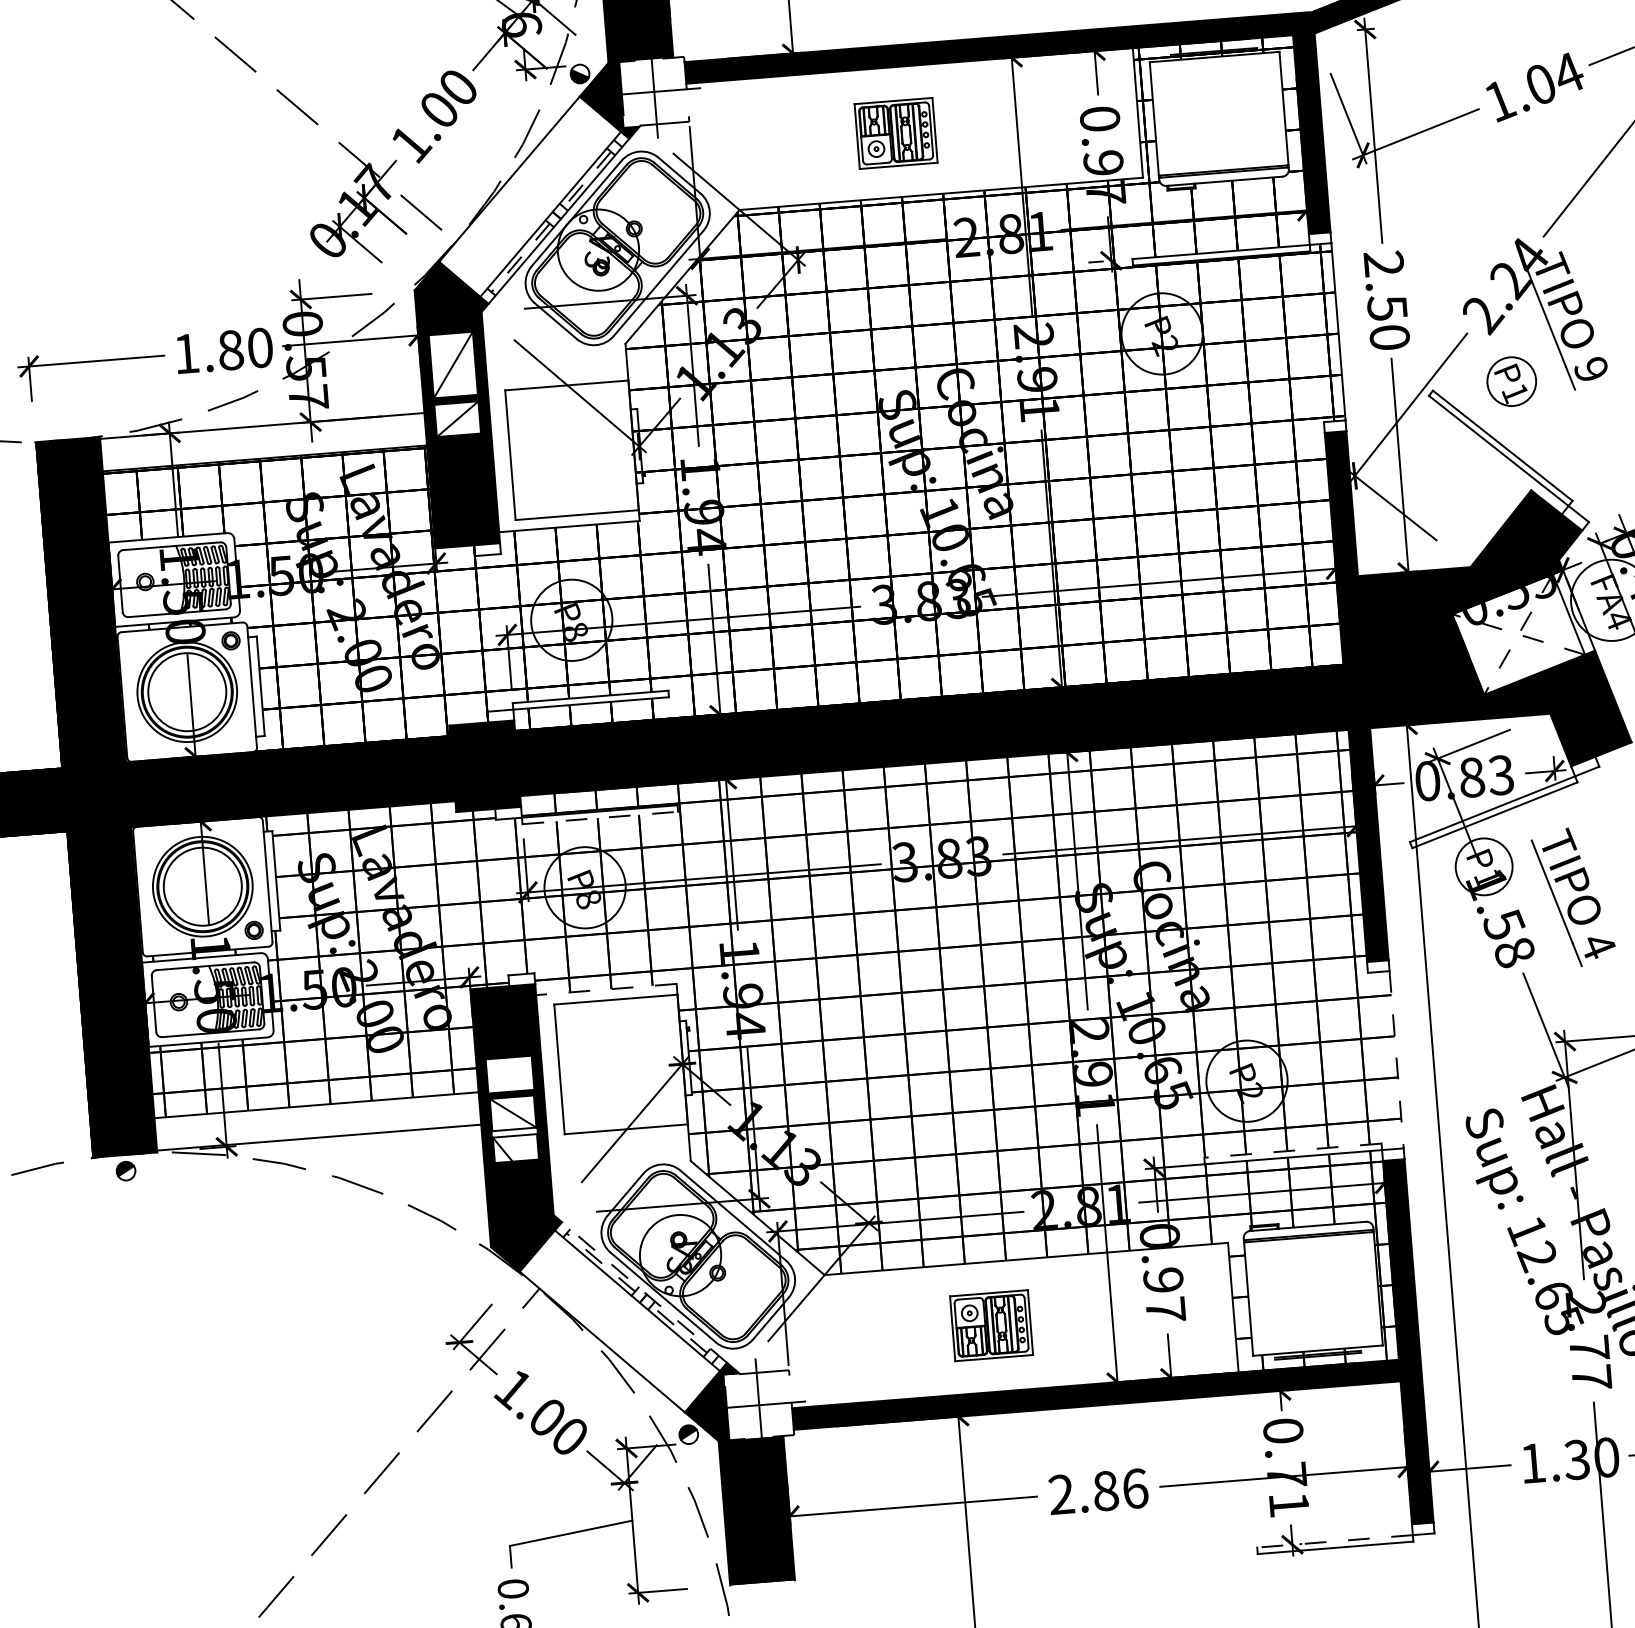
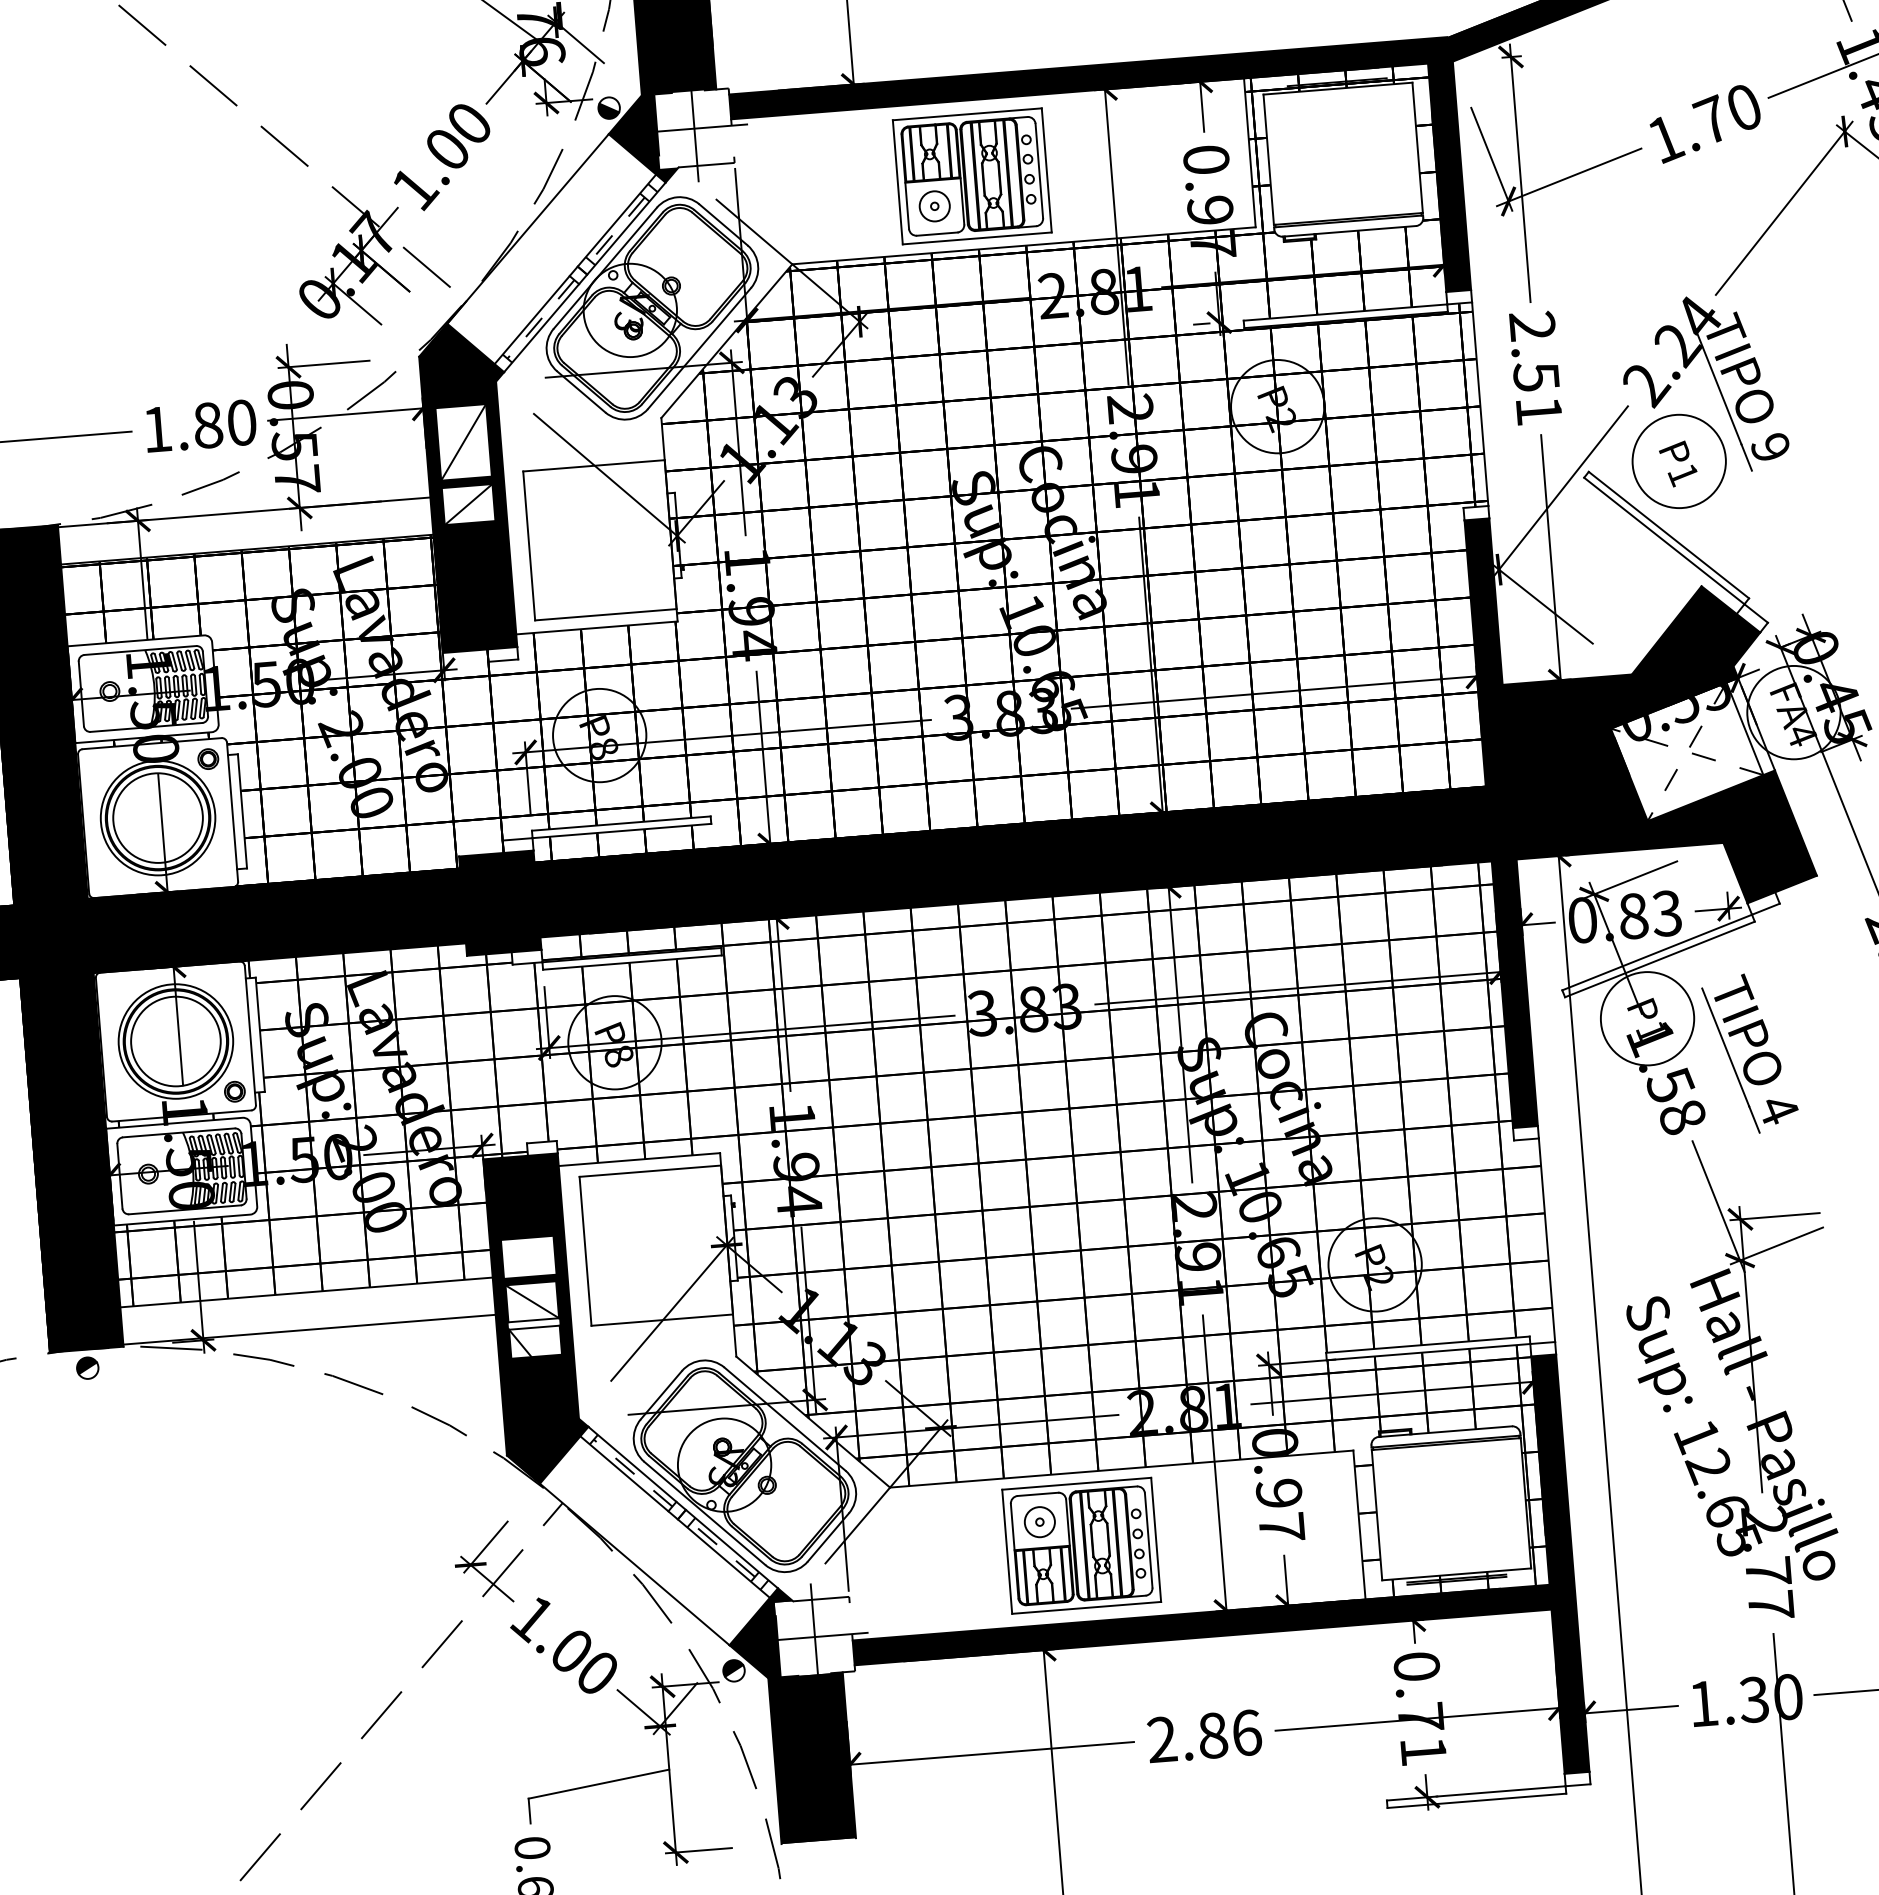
text: (1552, 77) -> (1726, 112), 1.04 -> 1.70
part: (895, 133) -> (971, 176), size x1.67
text: (1390, 337) -> (1539, 410), 2.50 -> 2.51
circle: (1511, 381) -> (1678, 461), size x1.67
line: (600, 817) -> (632, 962), dashed -> solid
circle: (1484, 866) -> (1647, 1018), size x1.43
line: (606, 989) -> (639, 1159), dashed -> solid
line: (1397, 1059) -> (1547, 1240), dashed -> solid
line: (1292, 1150) -> (1427, 1344), dashed -> solid
line: (644, 1292) -> (683, 1507), dashed -> solid
part: (991, 1325) -> (1081, 1545), size x1.67
line: (1335, 1541) -> (1476, 1793), dashed -> solid

